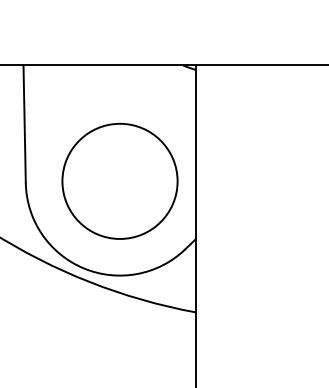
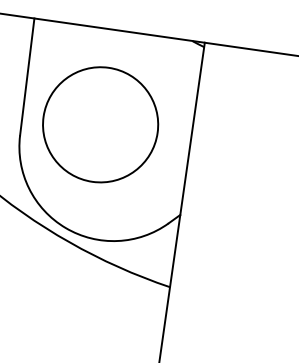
circle: (119, 180) -> (100, 123), moved

